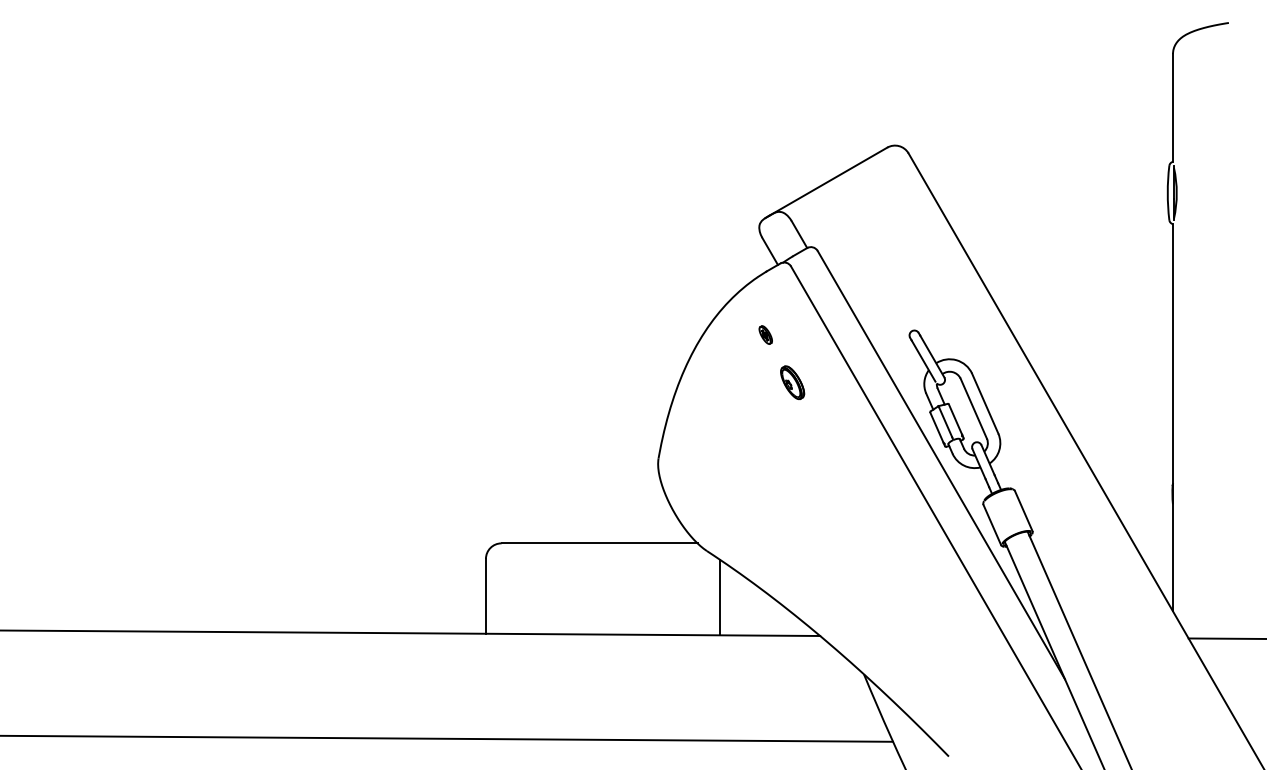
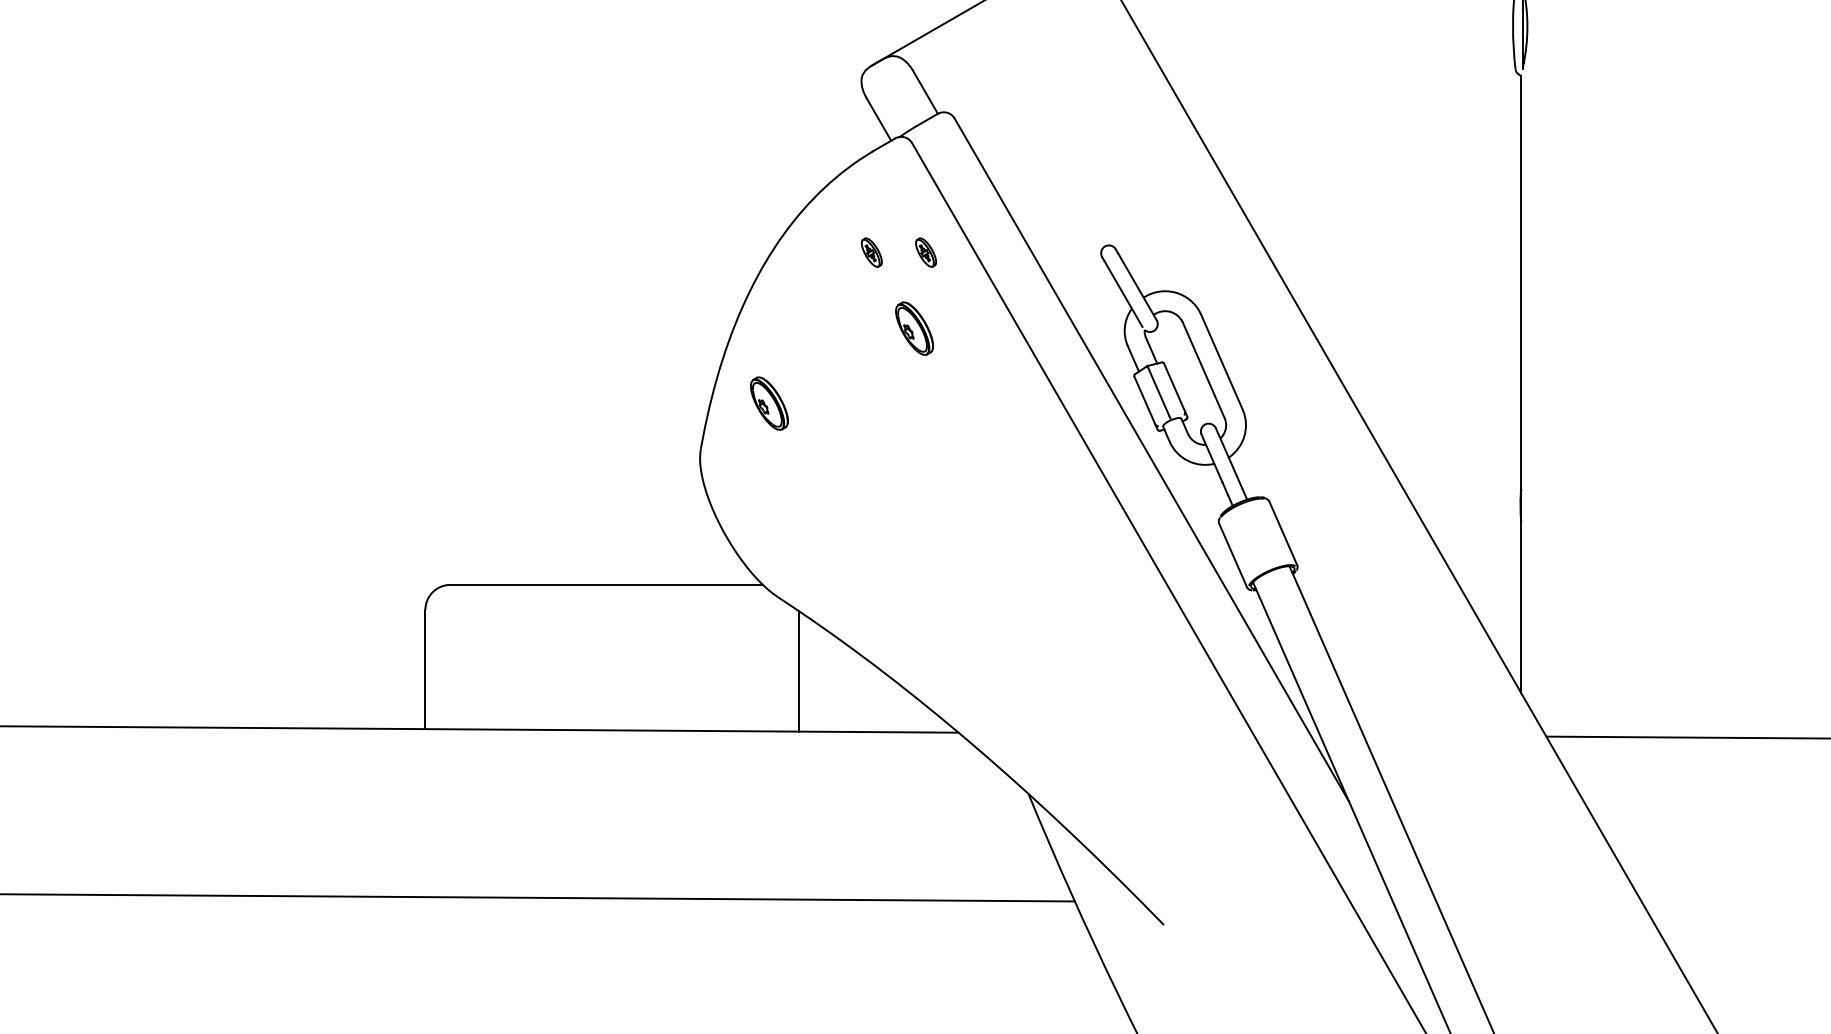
part: (799, 334) -> (925, 251), added
part: (701, 429) -> (769, 403), added

